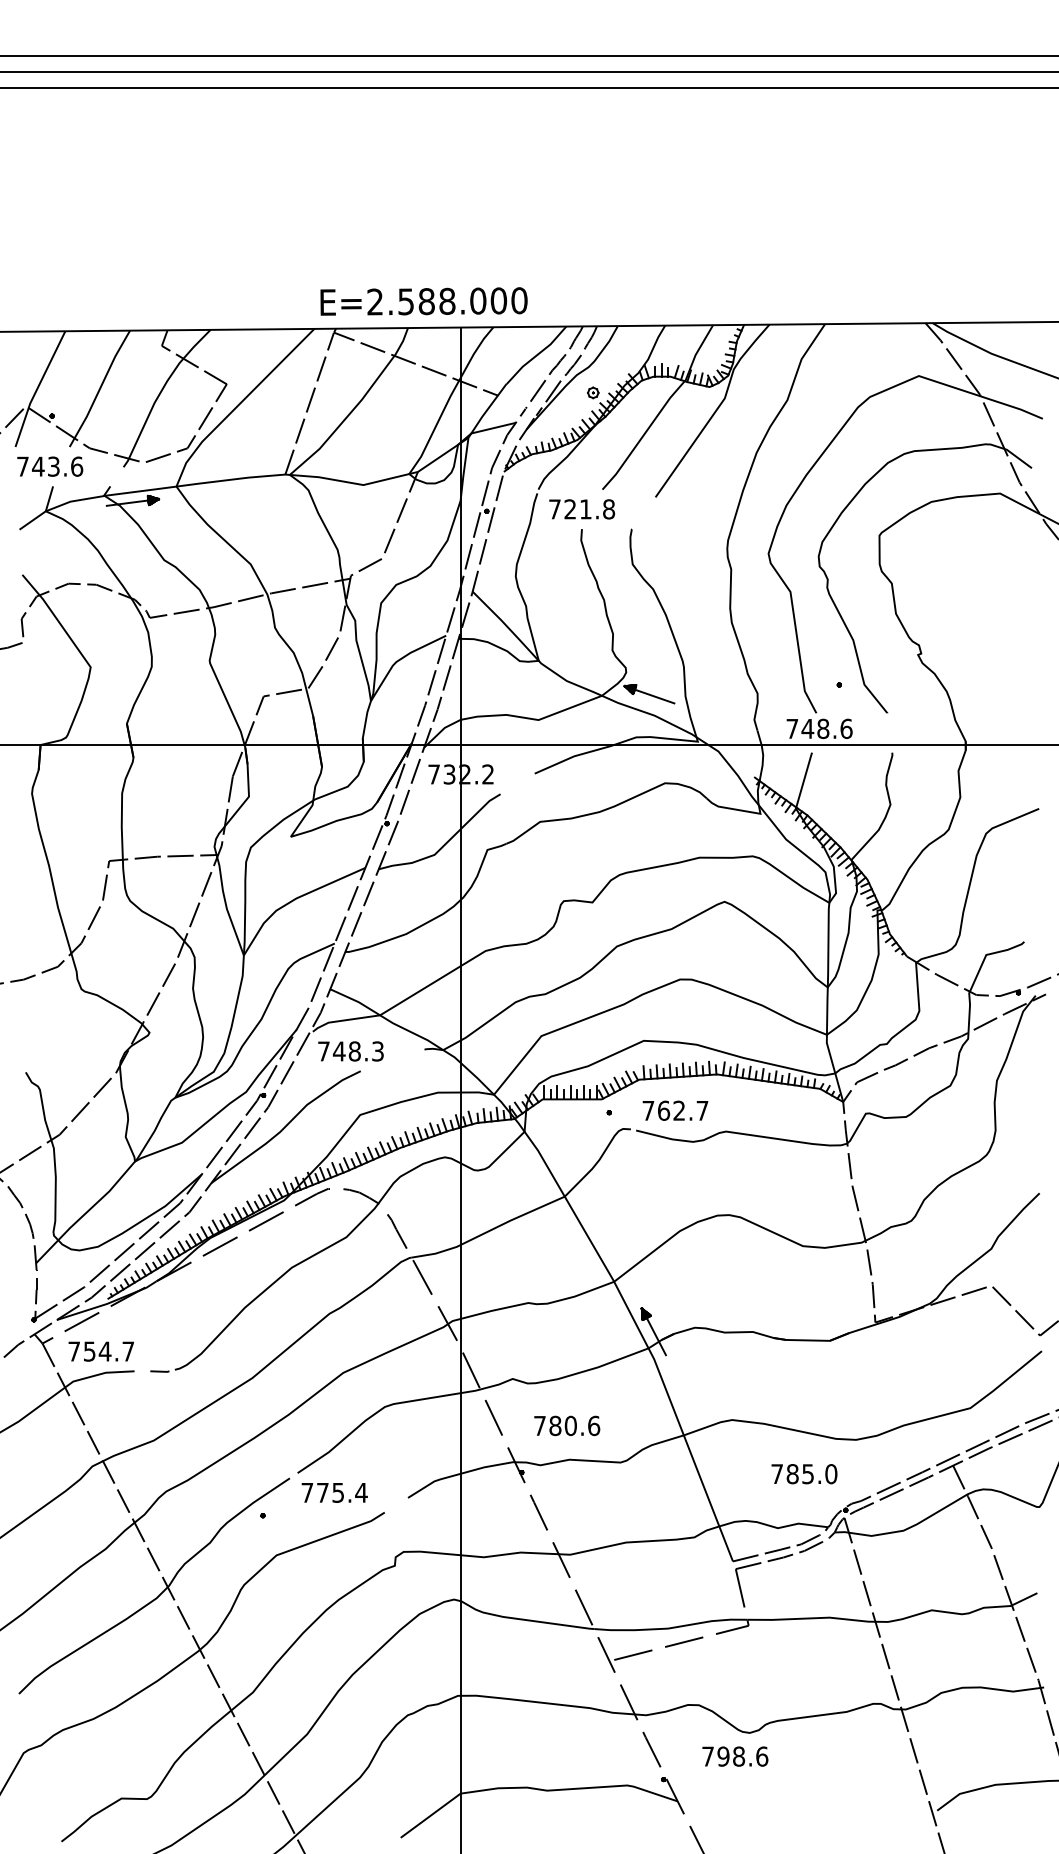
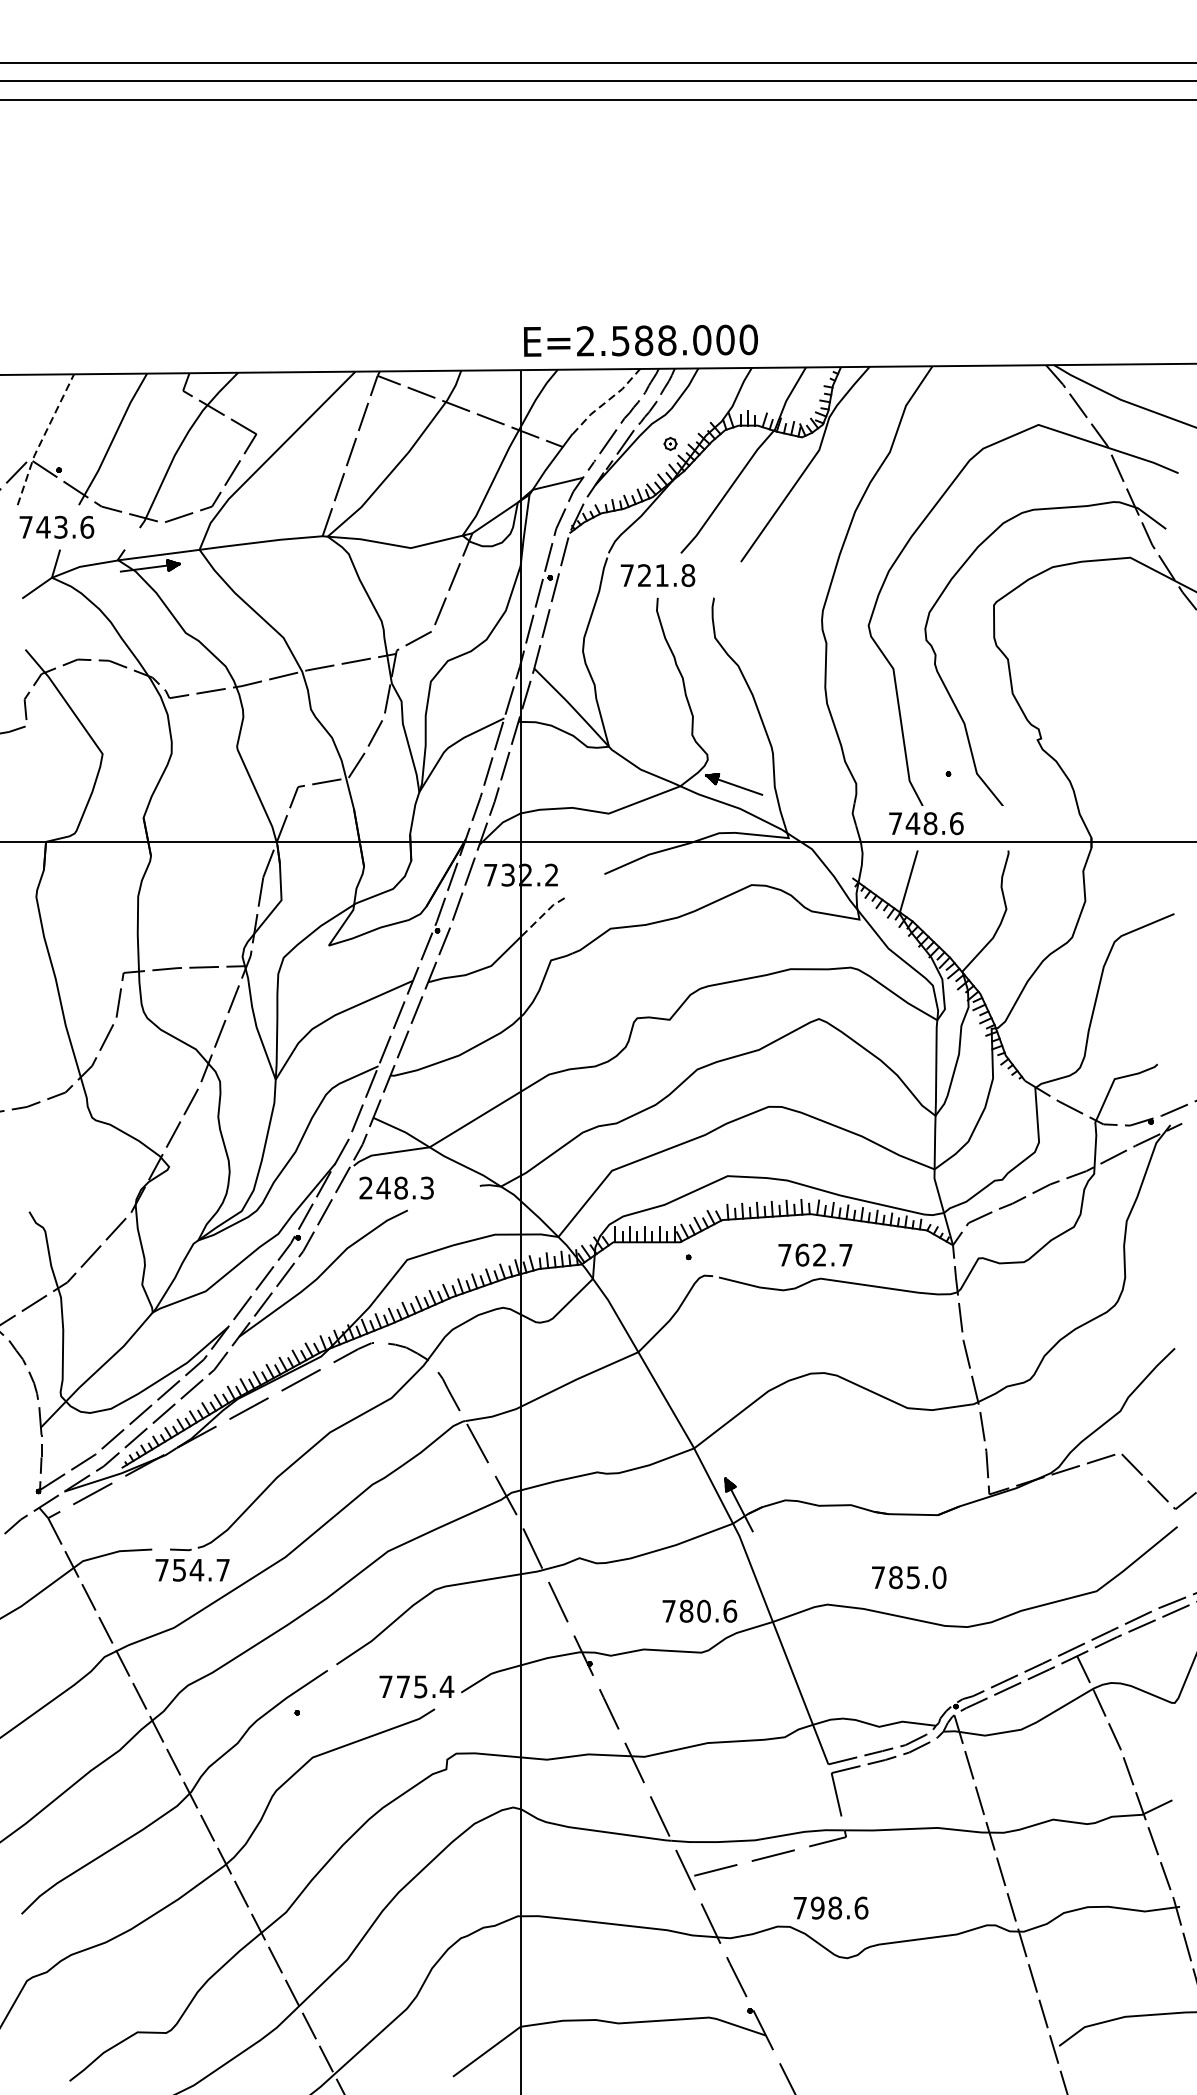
text: (423, 301) -> (640, 340), moved
line: (536, 355) -> (606, 401), solid -> dashed
line: (37, 388) -> (42, 438), solid -> dashed
line: (480, 809) -> (543, 914), solid -> dashed
text: (323, 1051) -> (365, 1188), 748.3 -> 248.3
text: (675, 1110) -> (815, 1254), moved
text: (100, 1351) -> (191, 1570), moved
text: (567, 1425) -> (700, 1610), moved
text: (804, 1474) -> (909, 1578), moved
text: (334, 1492) -> (416, 1686), moved
text: (735, 1756) -> (831, 1907), moved

